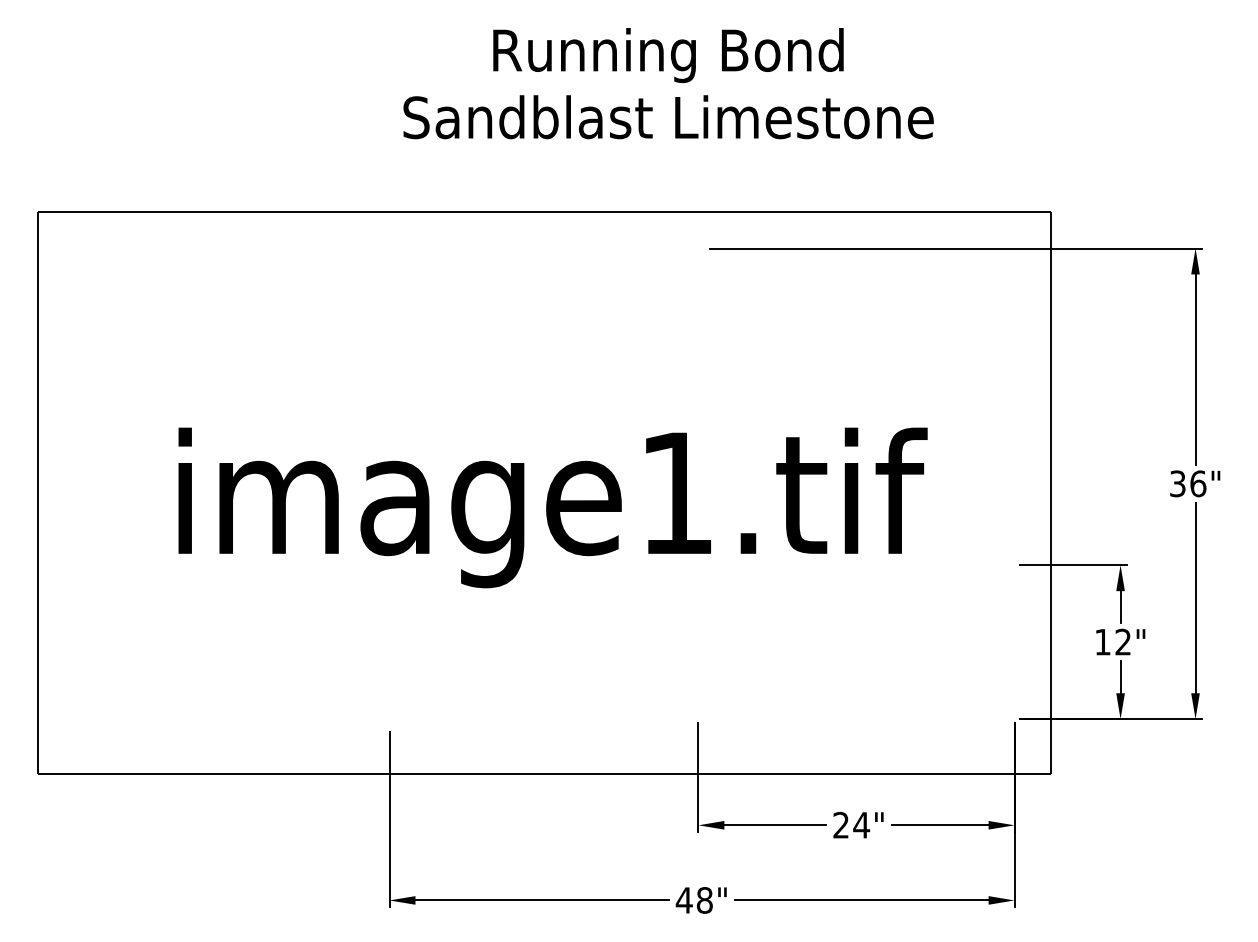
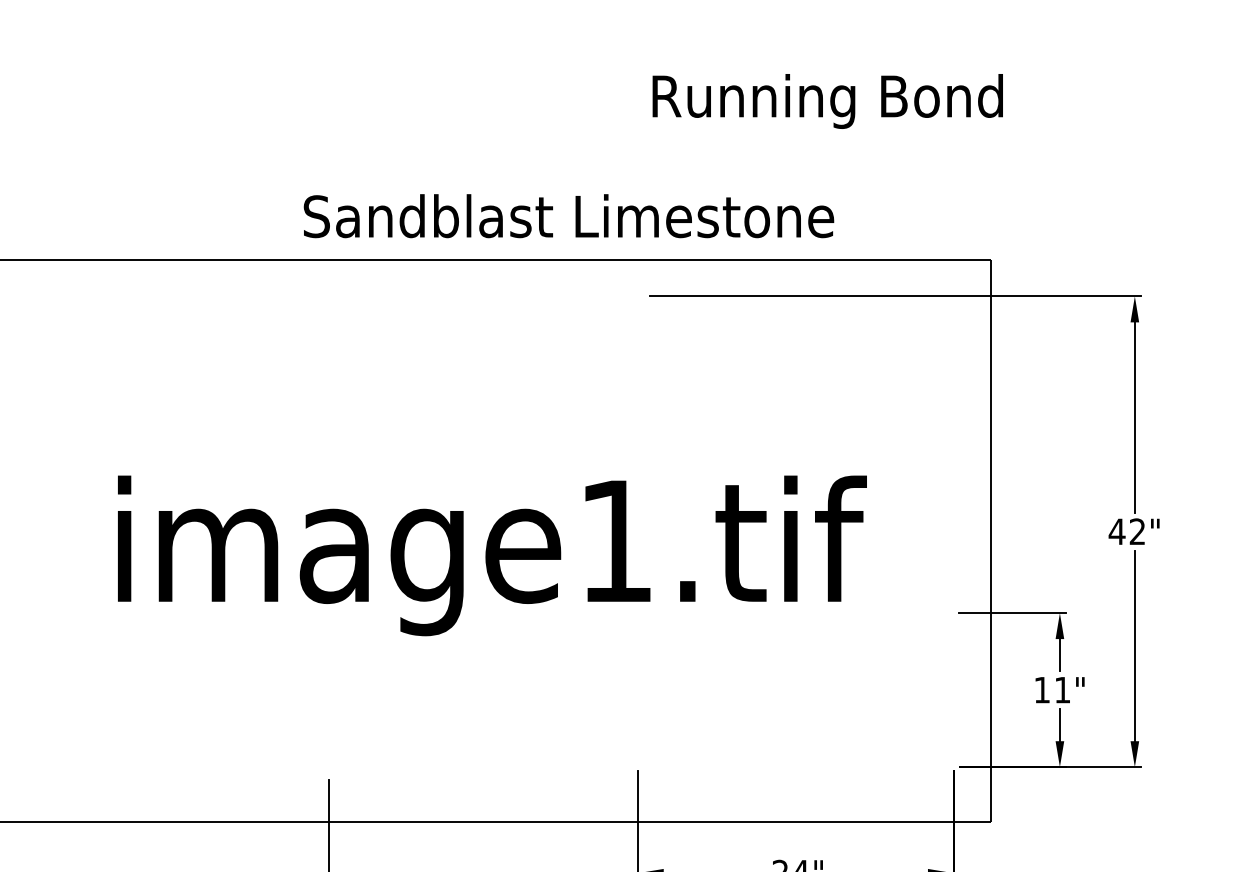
text: (668, 55) -> (827, 101), moved
text: (668, 117) -> (568, 216), moved
text: (1187, 483) -> (1126, 531), 36" -> 42"
text: (1122, 641) -> (1061, 689), 12" -> 11"

